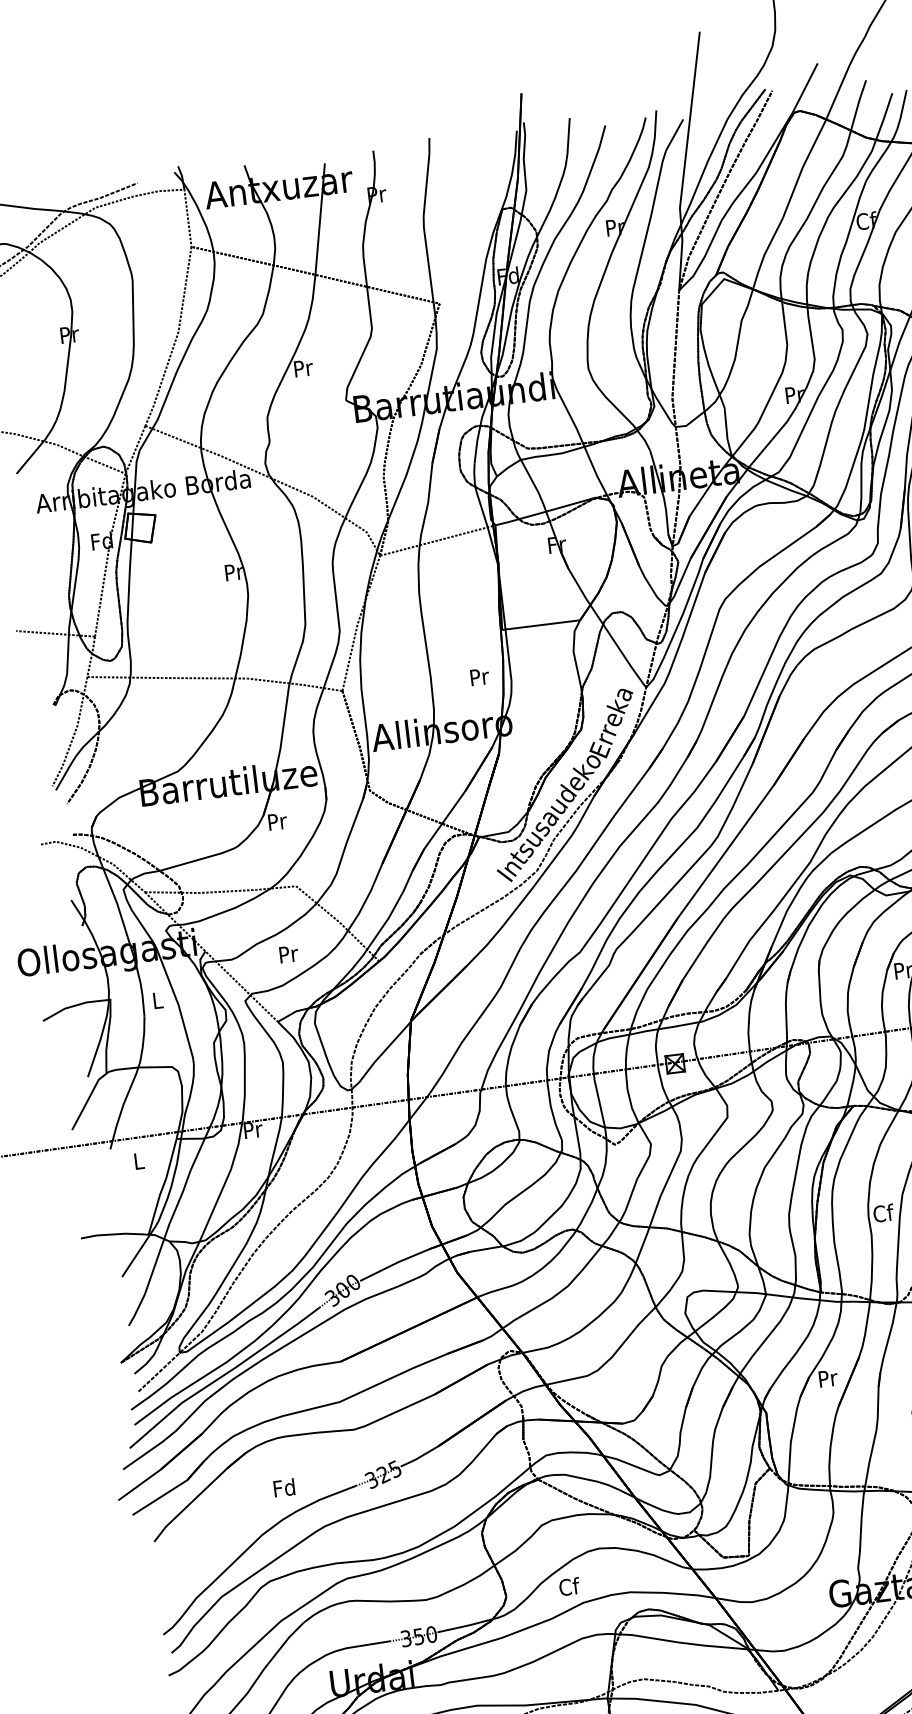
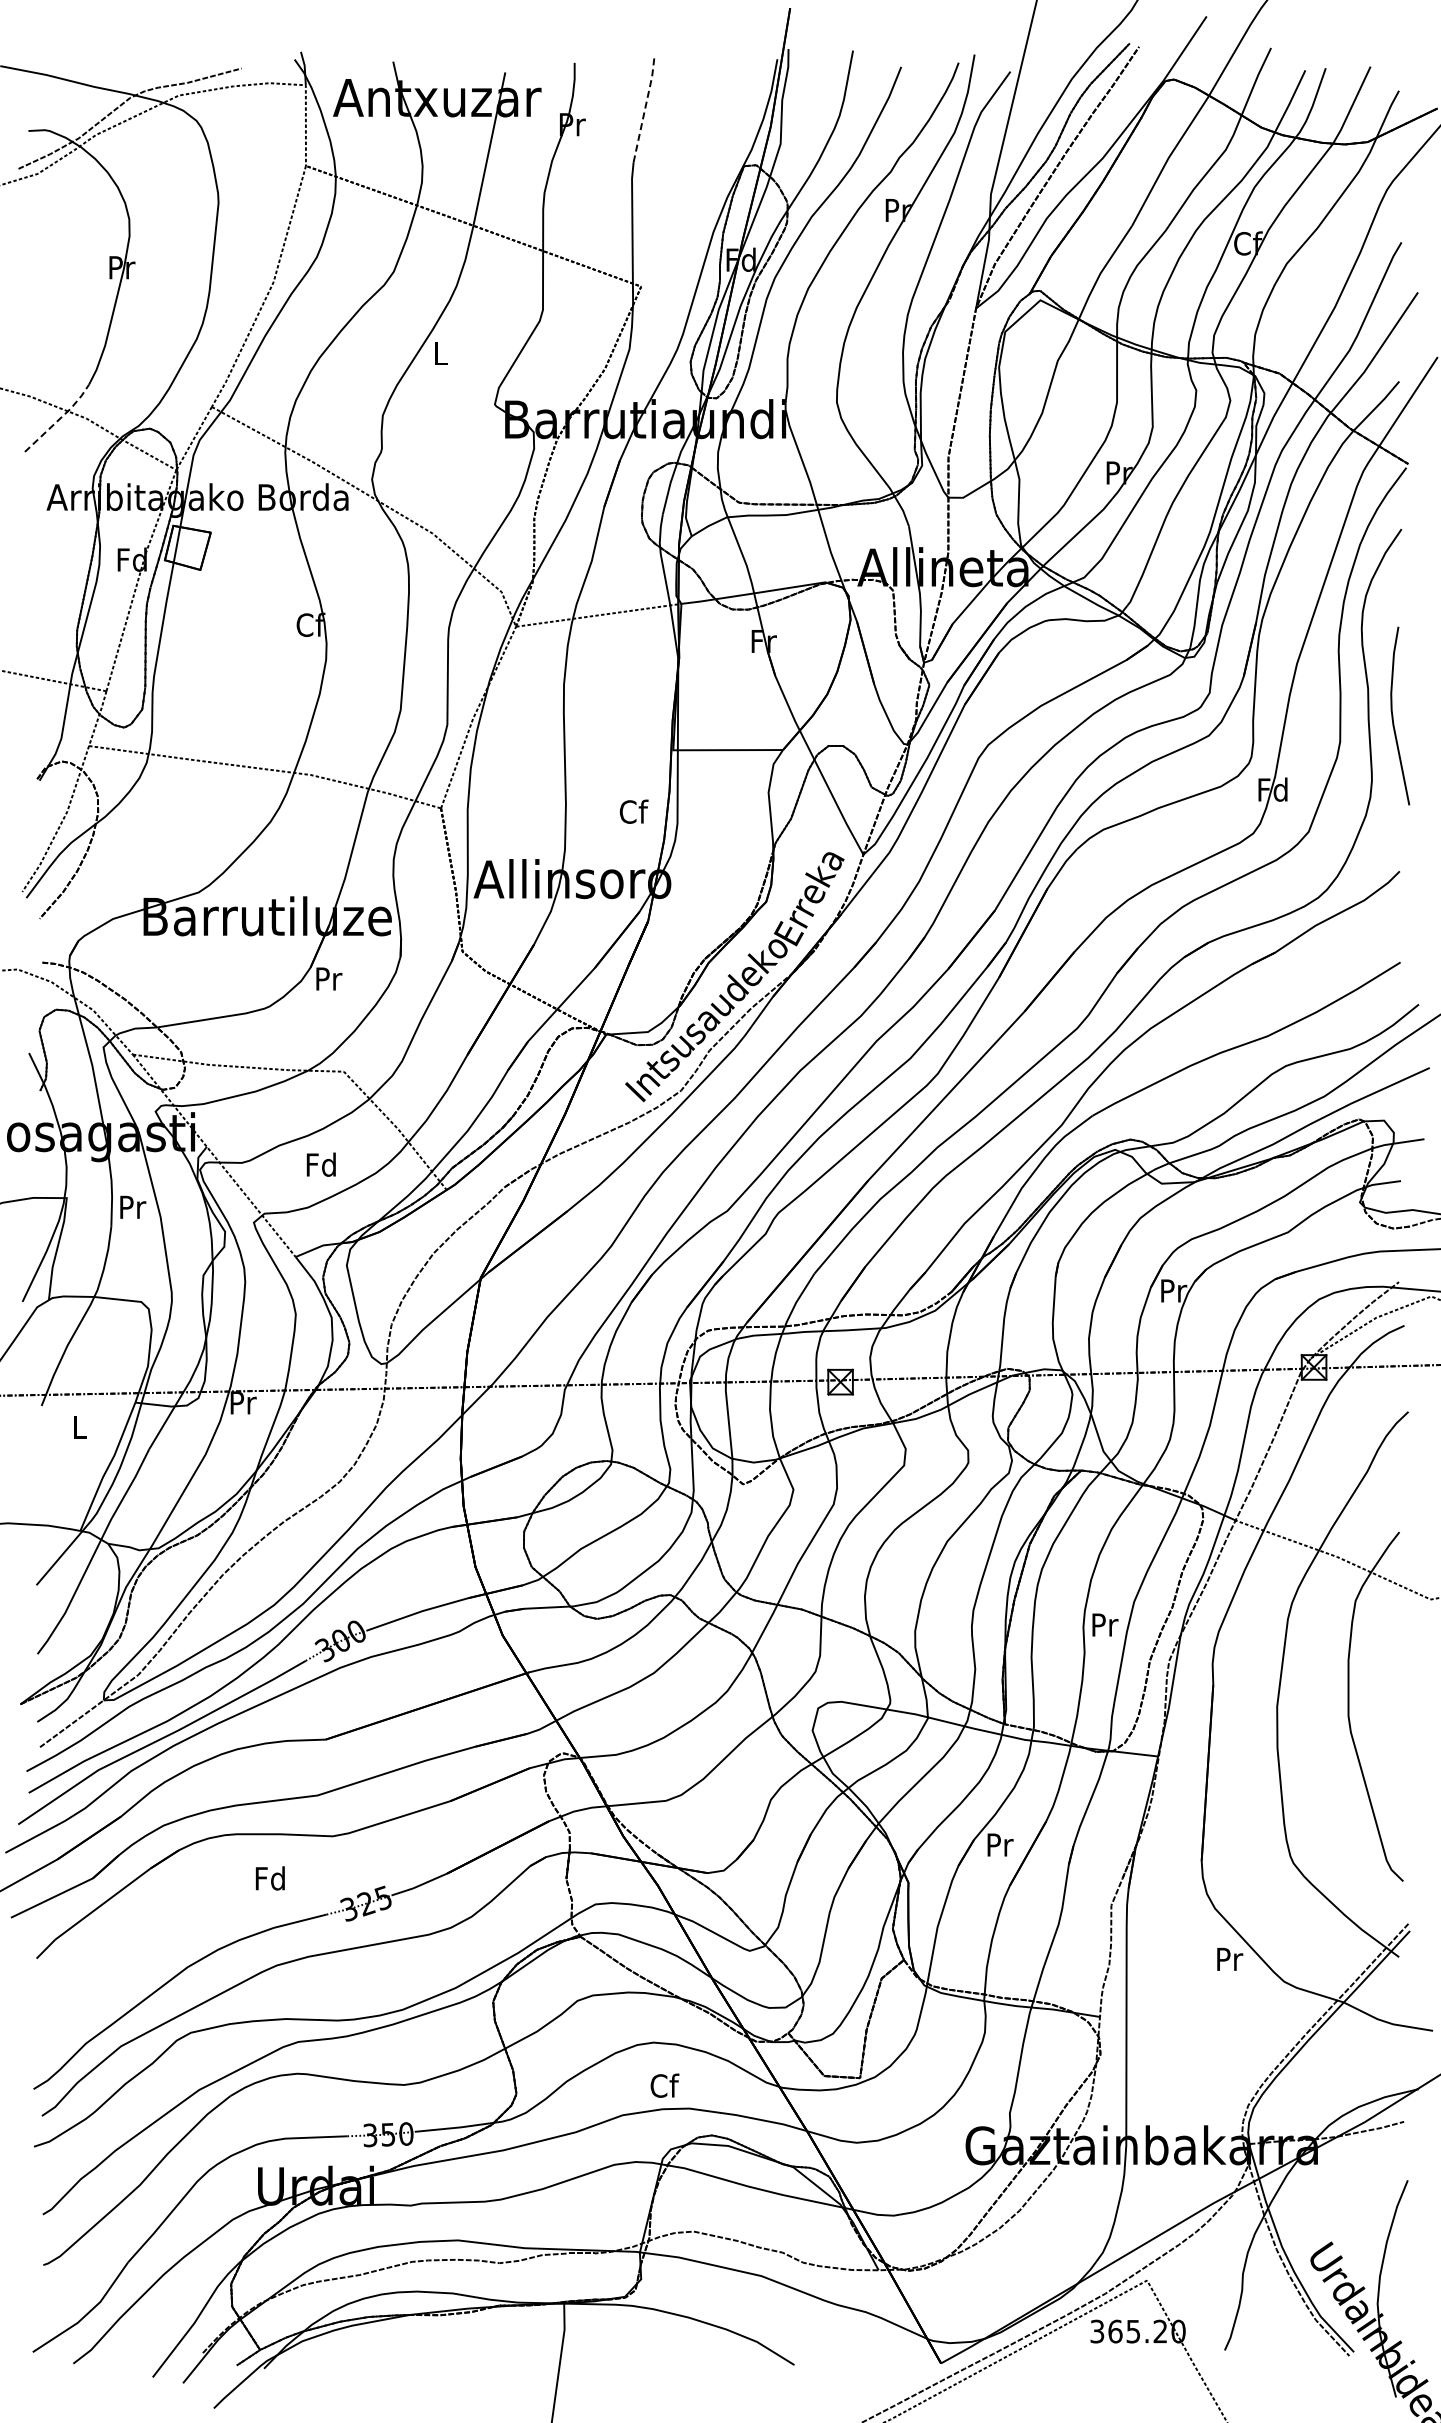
line: (427, 176) -> (645, 107), solid -> dashed
text: (303, 368) -> (441, 353), Pr -> L
line: (38, 447) -> (60, 418), solid -> dashed
text: (234, 571) -> (310, 624), Pr -> Cf
text: (479, 676) -> (633, 811), Pr -> Cf
text: (287, 954) -> (320, 1164), Pr -> Fd
text: (158, 999) -> (133, 1206), L -> Pr
text: (883, 1213) -> (1104, 1624), Cf -> Pr
text: (283, 1488) -> (269, 1878), moved
text: (569, 1586) -> (664, 2085), moved

